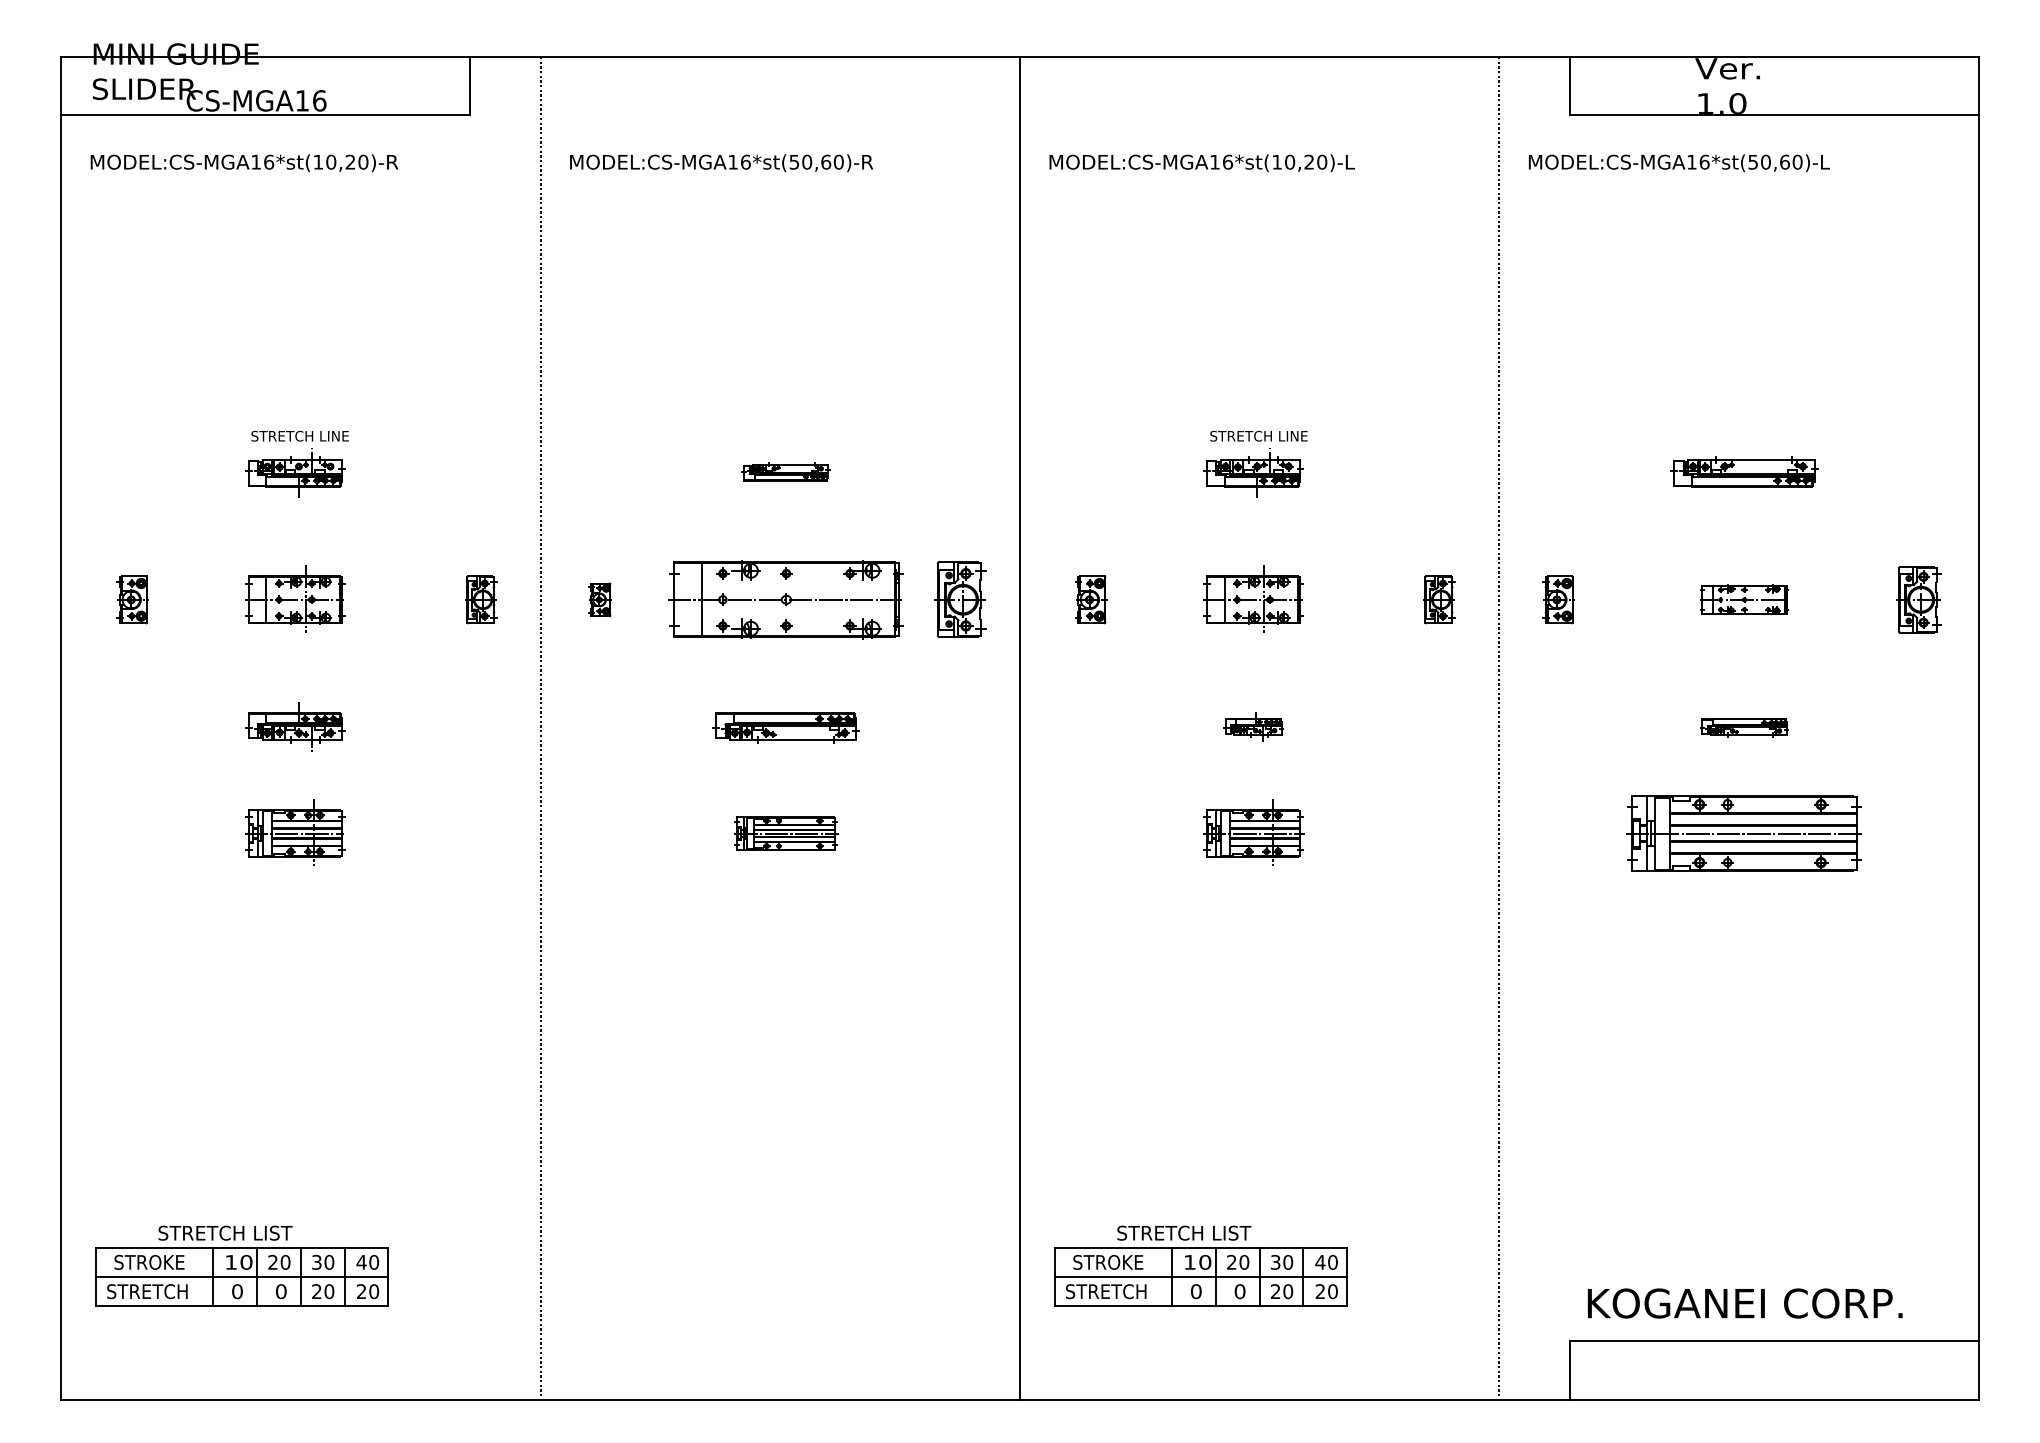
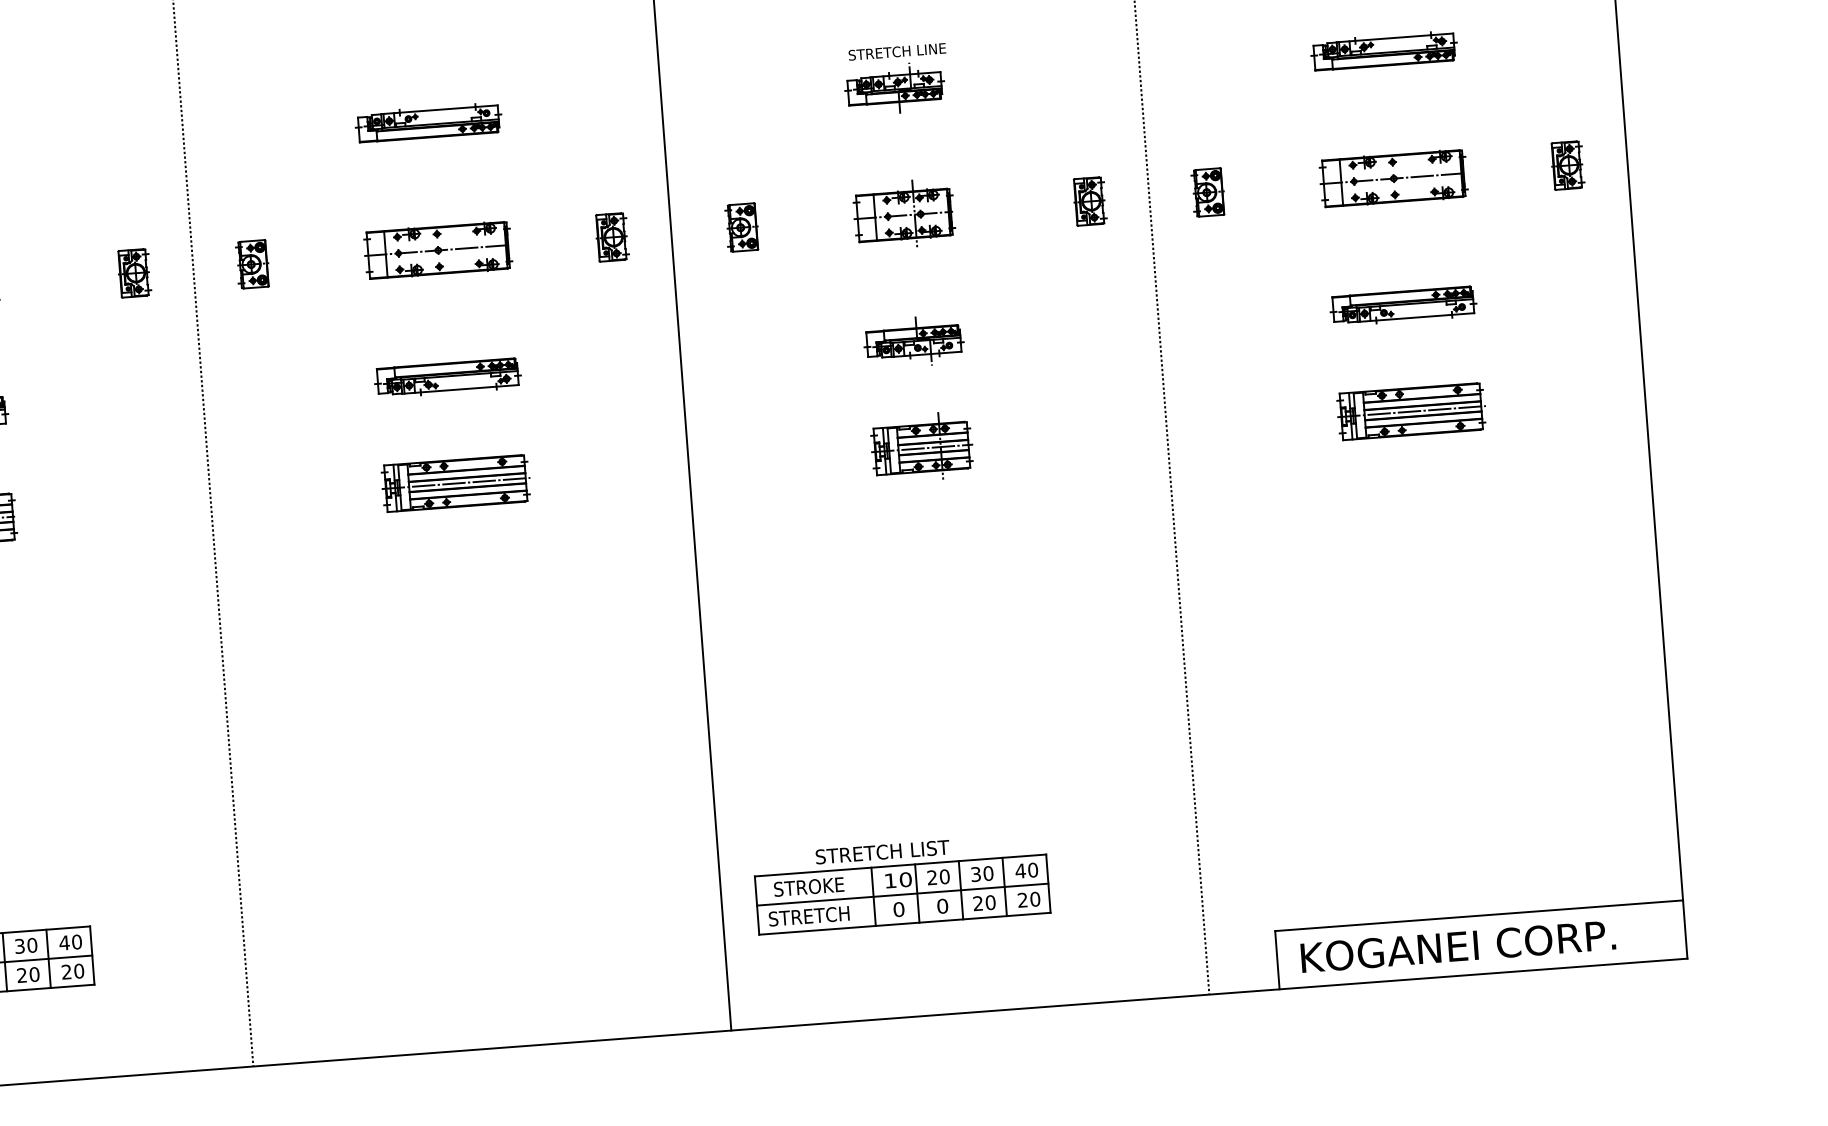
part: (785, 471) -> (427, 122), size x1.67
part: (600, 599) -> (253, 264), size x1.43
part: (785, 599) -> (437, 250), size x0.62
part: (960, 599) -> (612, 237), size x0.62
part: (1744, 599) -> (1393, 178), size x1.67
part: (1918, 599) -> (1567, 165), size x0.71
part: (1253, 726) -> (913, 341), size x1.67
part: (1744, 727) -> (1403, 305), size x1.67
part: (786, 833) -> (456, 483), size x1.43
part: (1744, 833) -> (1411, 411), size x0.62
text: (1745, 1303) -> (1458, 946), moved

